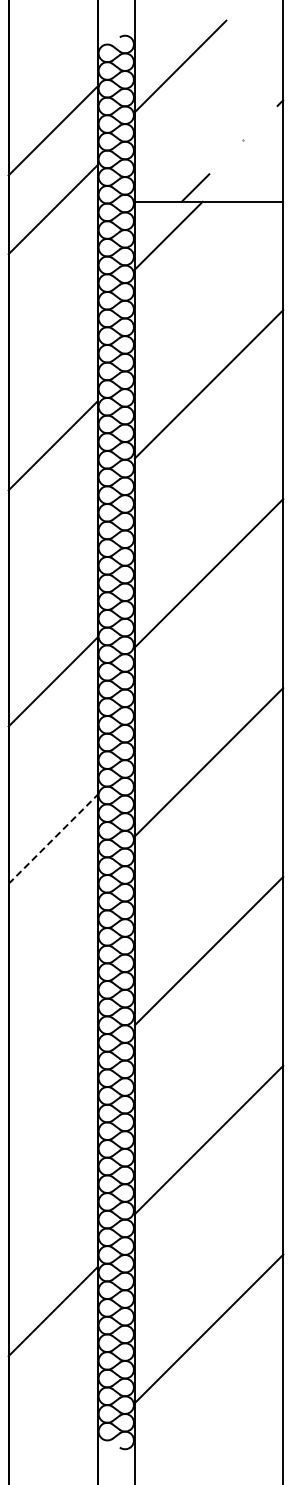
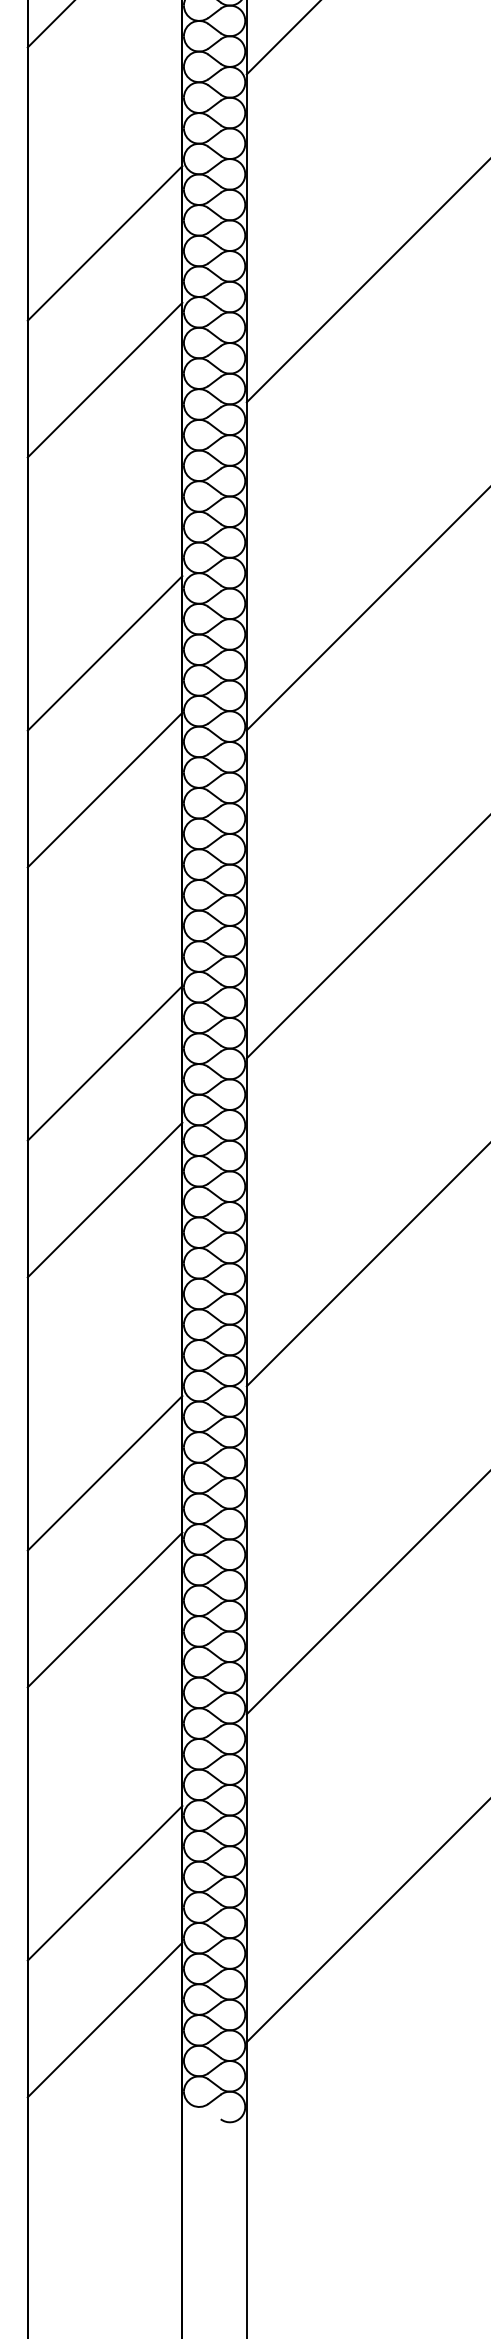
line: (52, 366) -> (103, 242), added
line: (52, 602) -> (103, 652), added
line: (53, 839) -> (105, 1063), dashed -> solid
line: (52, 917) -> (103, 1199), added
line: (52, 1075) -> (103, 1473), added
line: (52, 1153) -> (103, 1608), added
line: (52, 1389) -> (103, 2018), added

